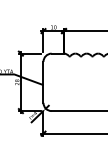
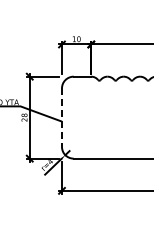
line: (43, 82) -> (61, 118), solid -> dashed

